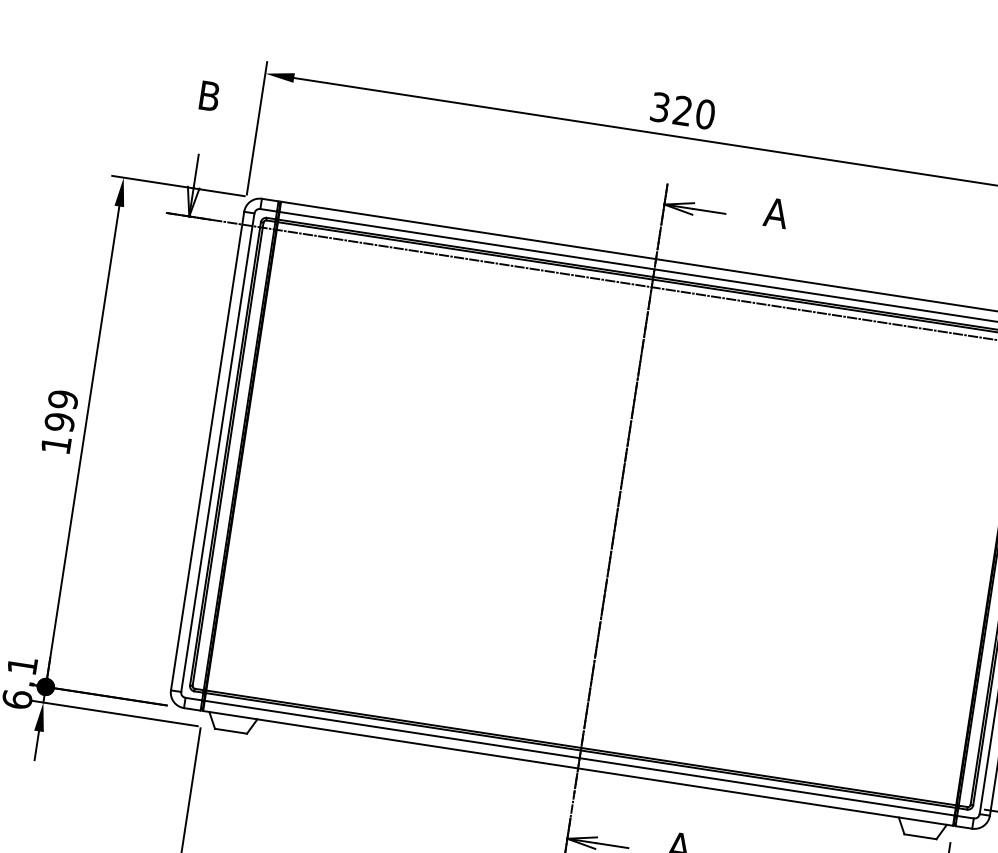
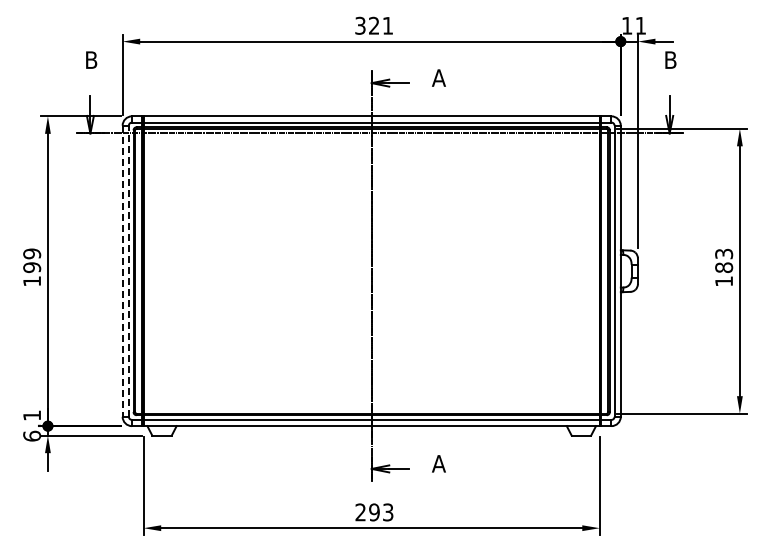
text: (704, 113) -> (387, 25), 320 -> 321
line: (207, 451) -> (122, 271), solid -> dashed
line: (217, 452) -> (128, 271), solid -> dashed

